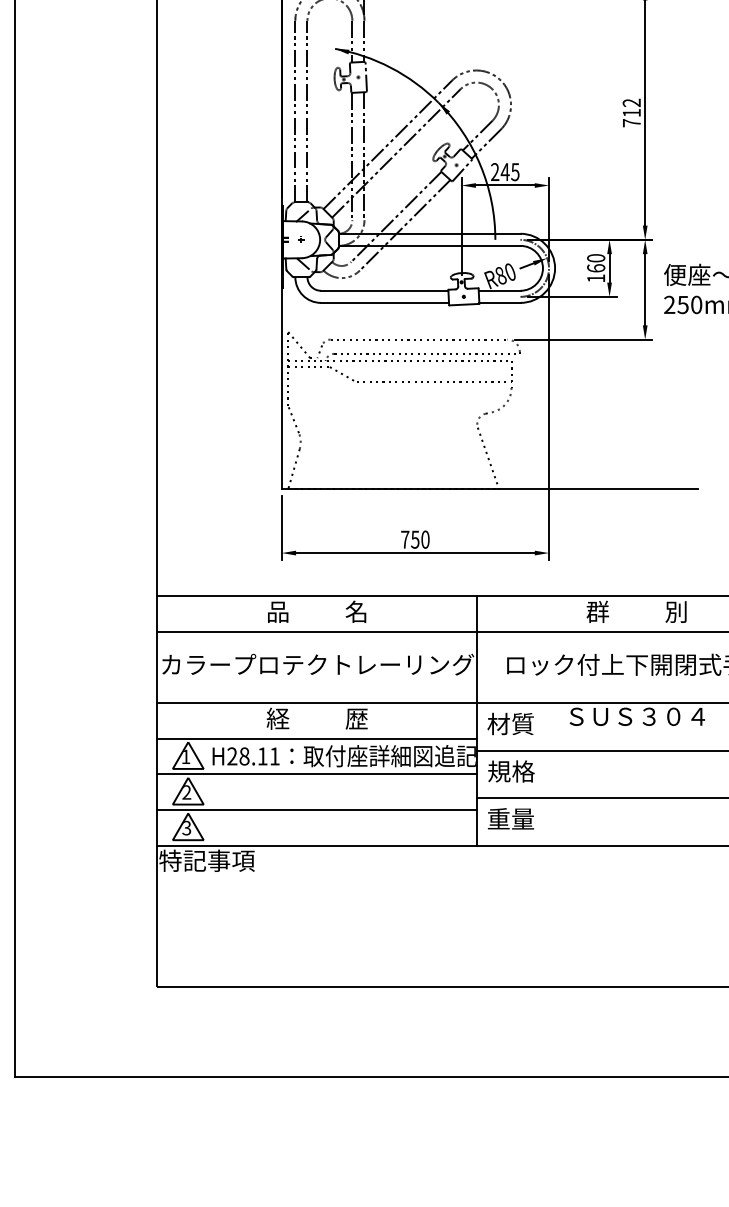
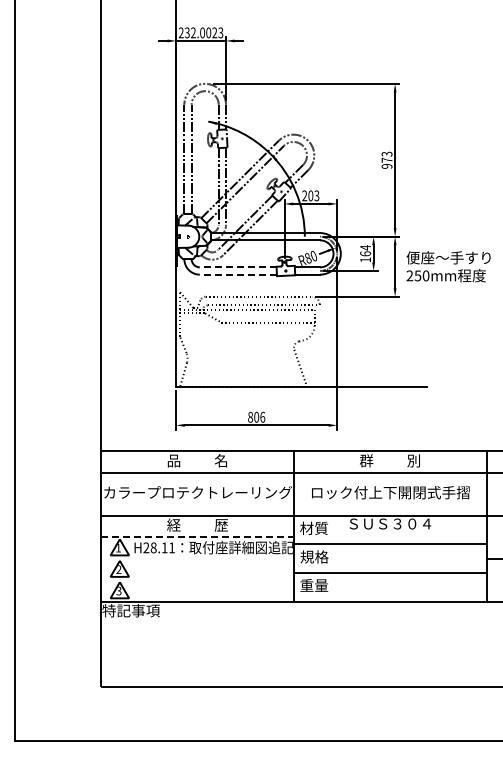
text: (630, 111) -> (386, 159), 712 -> 973
text: (509, 171) -> (313, 195), 245 -> 203
text: (596, 257) -> (365, 247), 160 -> 164
line: (383, 290) -> (237, 267), solid -> dashed
line: (385, 302) -> (238, 274), solid -> dashed
text: (415, 538) -> (256, 416), 750 -> 806
line: (317, 739) -> (197, 537), solid -> dashed
line: (317, 774) -> (197, 558), removed
line: (317, 810) -> (197, 580), removed

